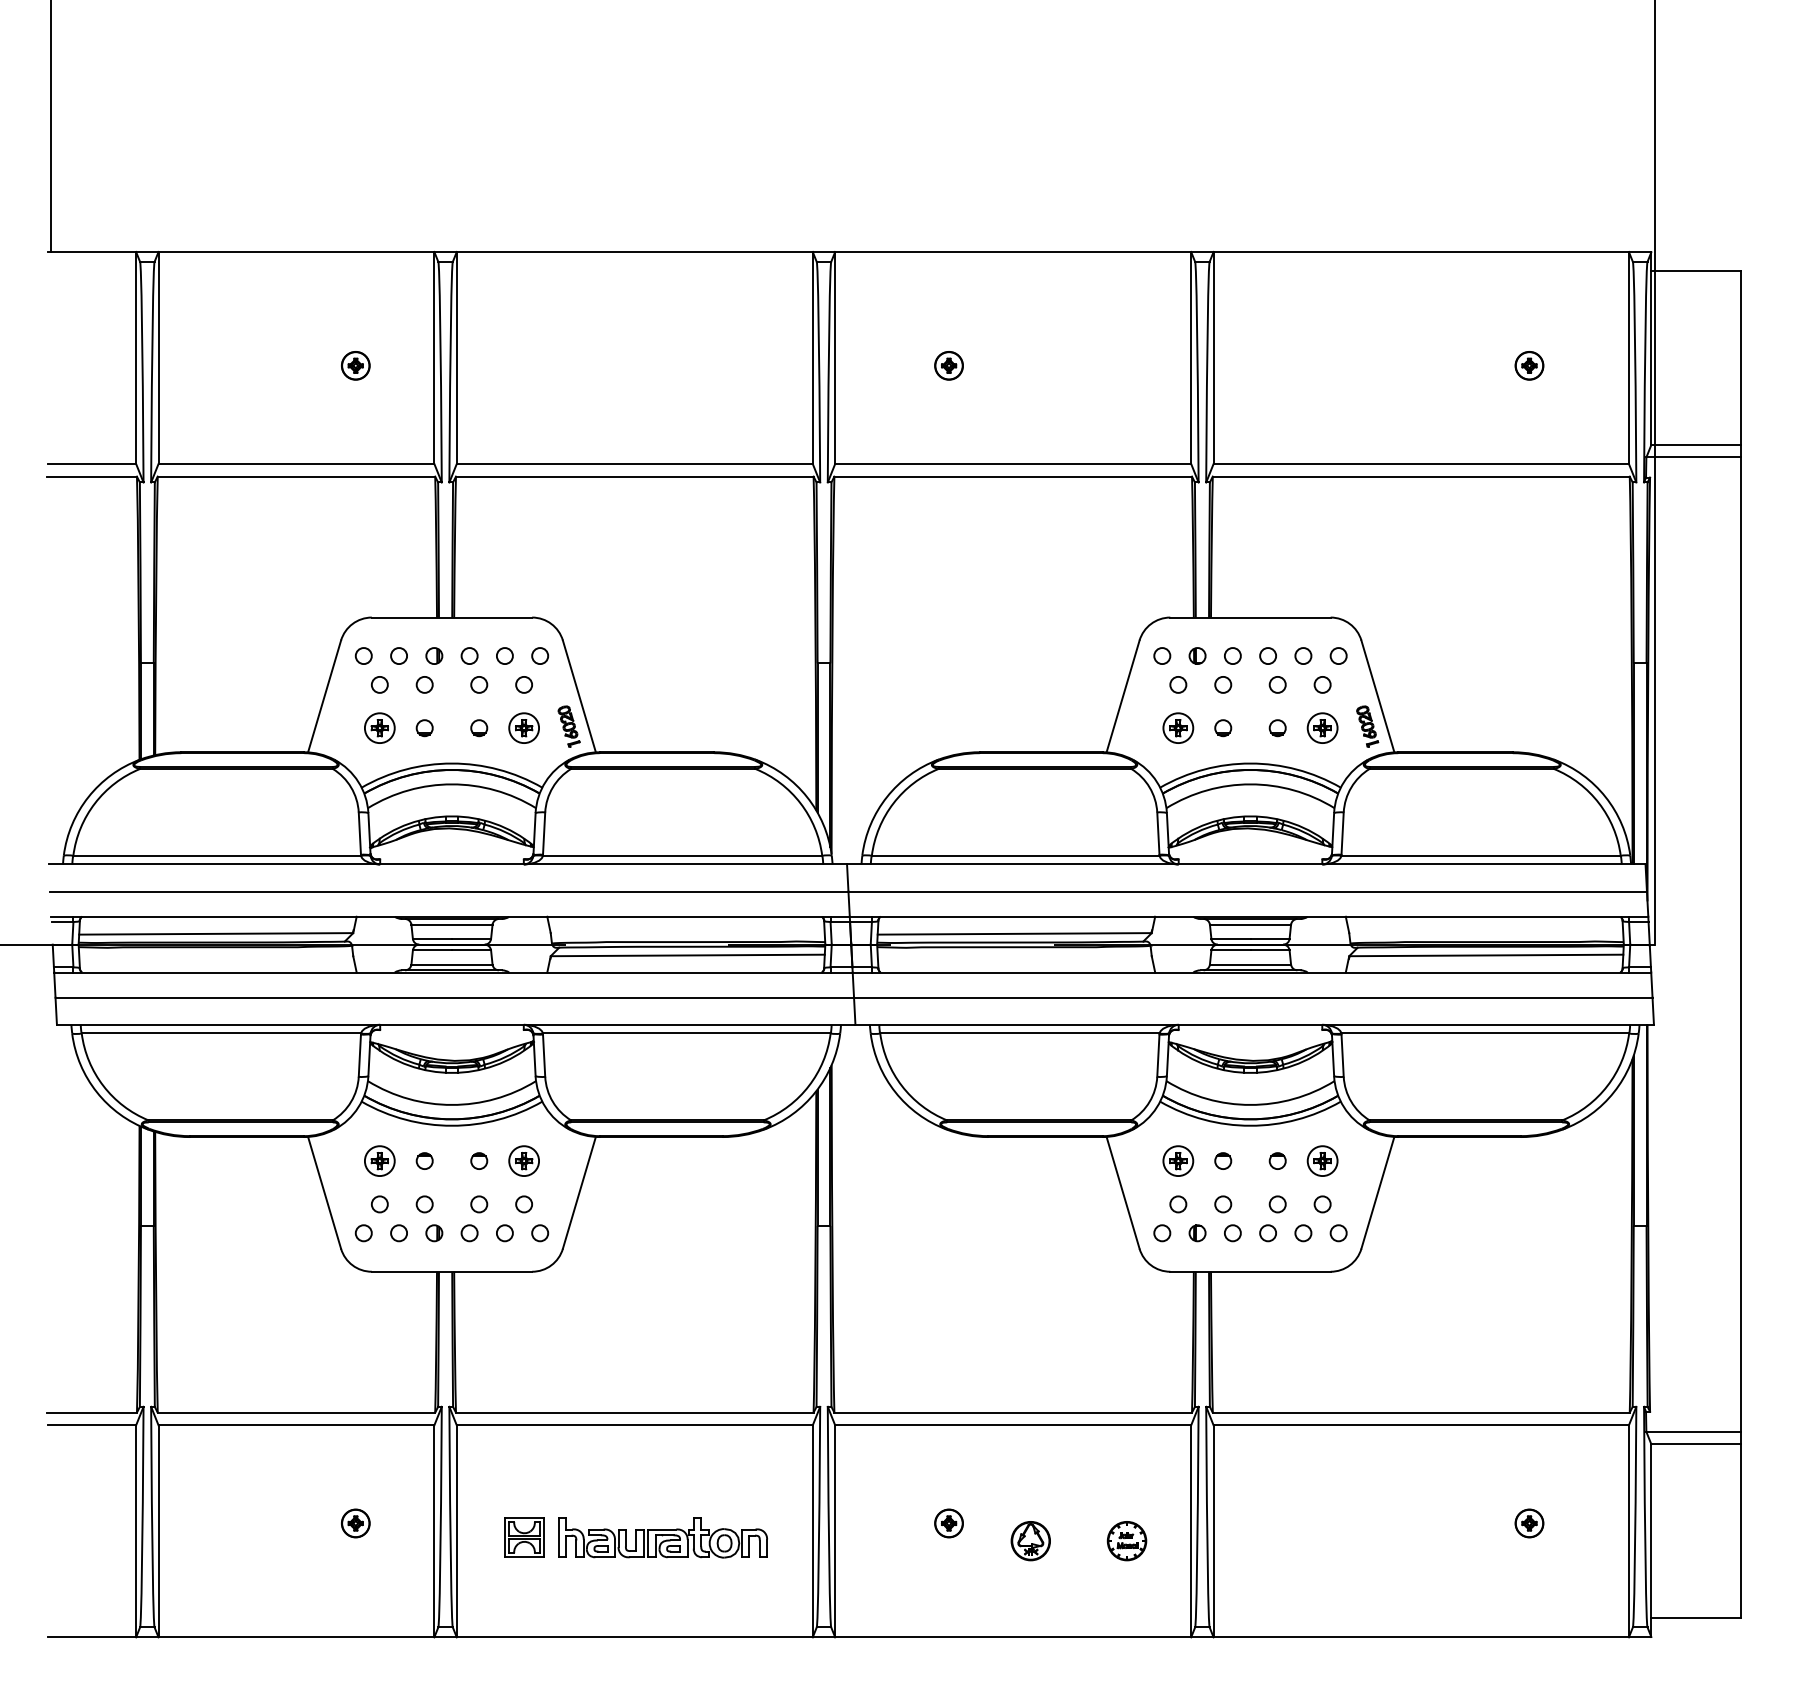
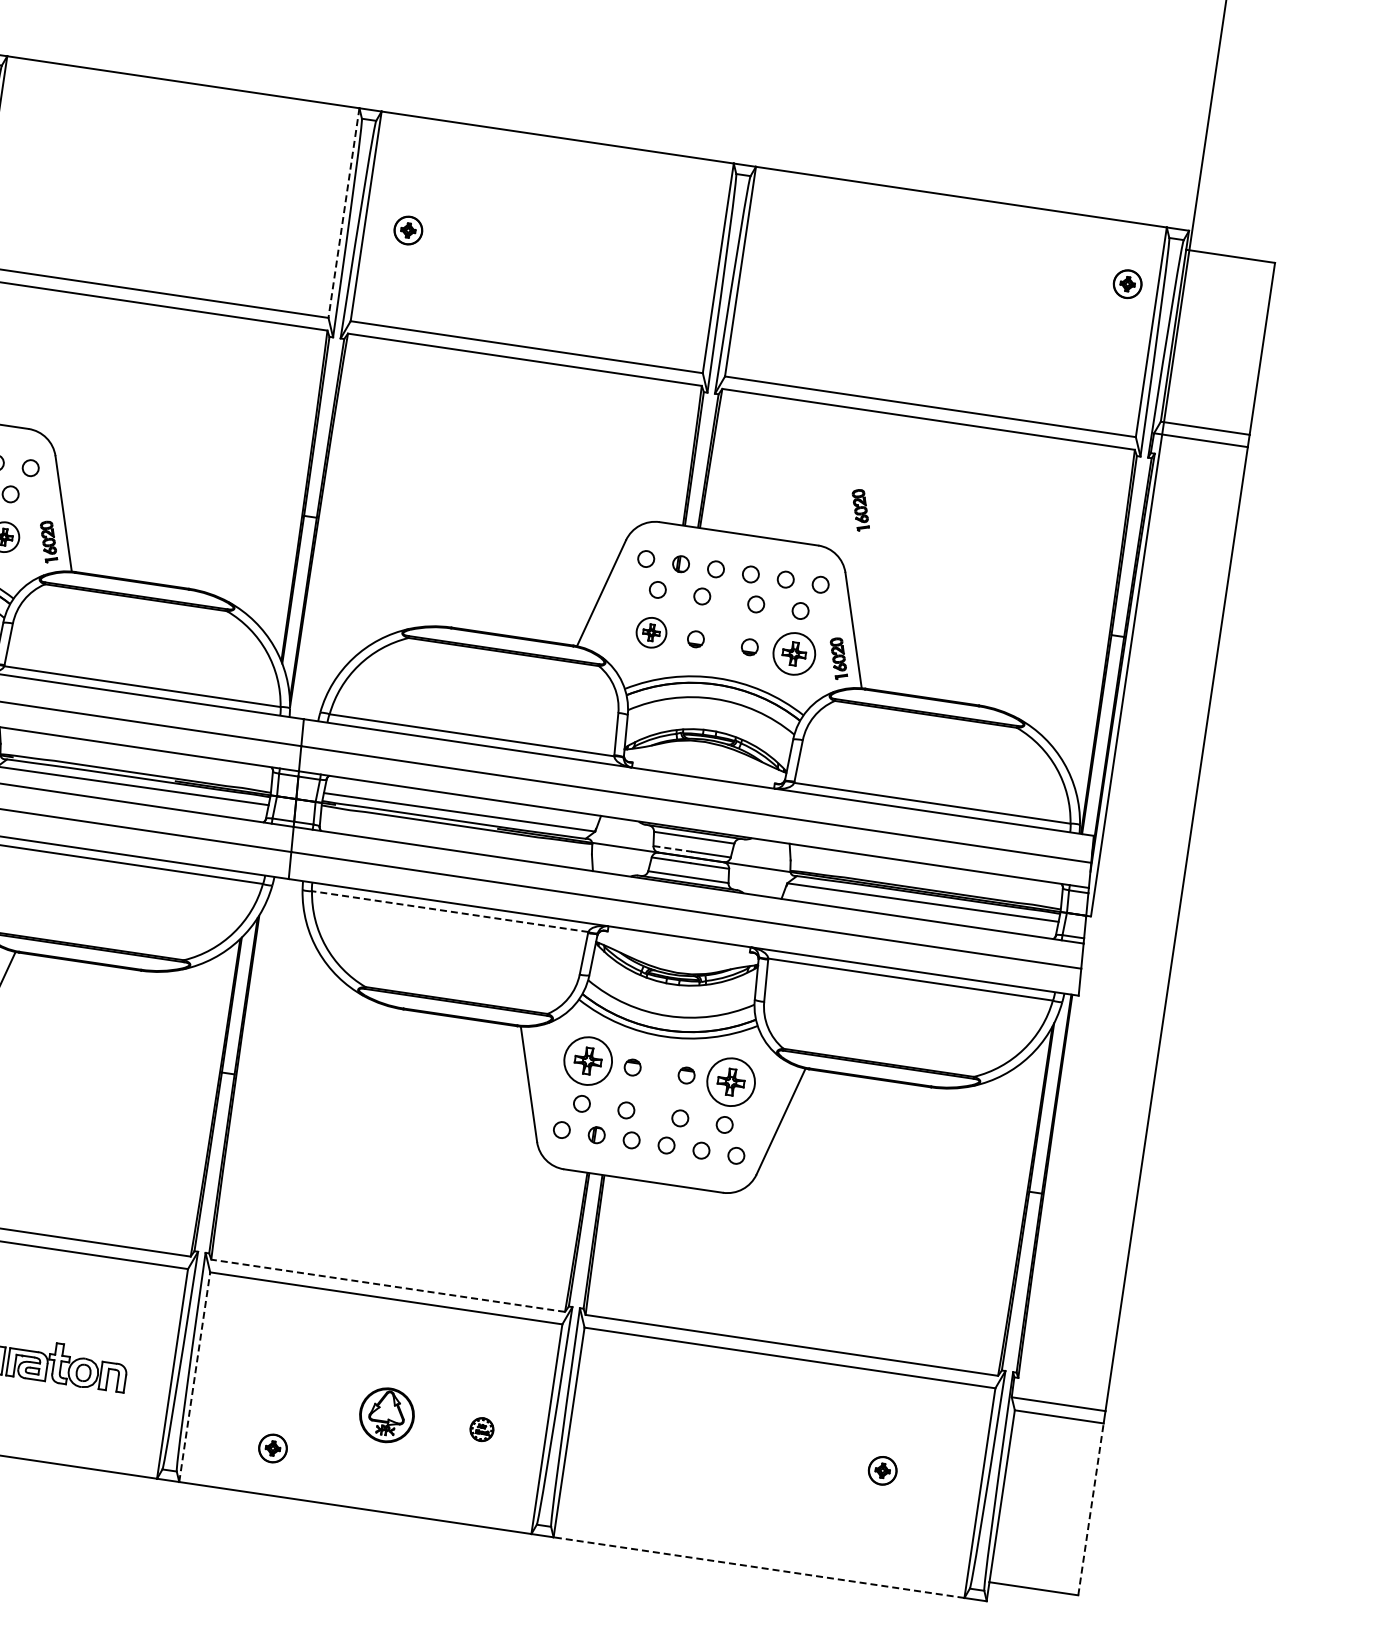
line: (812, 357) -> (343, 212), solid -> dashed
part: (948, 365) -> (407, 230), moved
part: (1529, 365) -> (1127, 283), moved
part: (1367, 576) -> (860, 510), added
part: (1322, 727) -> (794, 653), size x1.4
line: (1230, 938) -> (672, 848), solid -> dashed
line: (1019, 1033) -> (449, 911), solid -> dashed
part: (1178, 1160) -> (588, 1060), size x1.6
part: (1322, 1160) -> (730, 1081), size x1.6
line: (1013, 1412) -> (388, 1285), solid -> dashed
part: (948, 1523) -> (272, 1448), moved
line: (835, 1531) -> (195, 1377), solid -> dashed
line: (1741, 1531) -> (1091, 1509), solid -> dashed
part: (1030, 1541) -> (386, 1415), size x1.4
part: (1126, 1541) -> (481, 1429), size x0.6
line: (1421, 1637) -> (759, 1567), solid -> dashed

